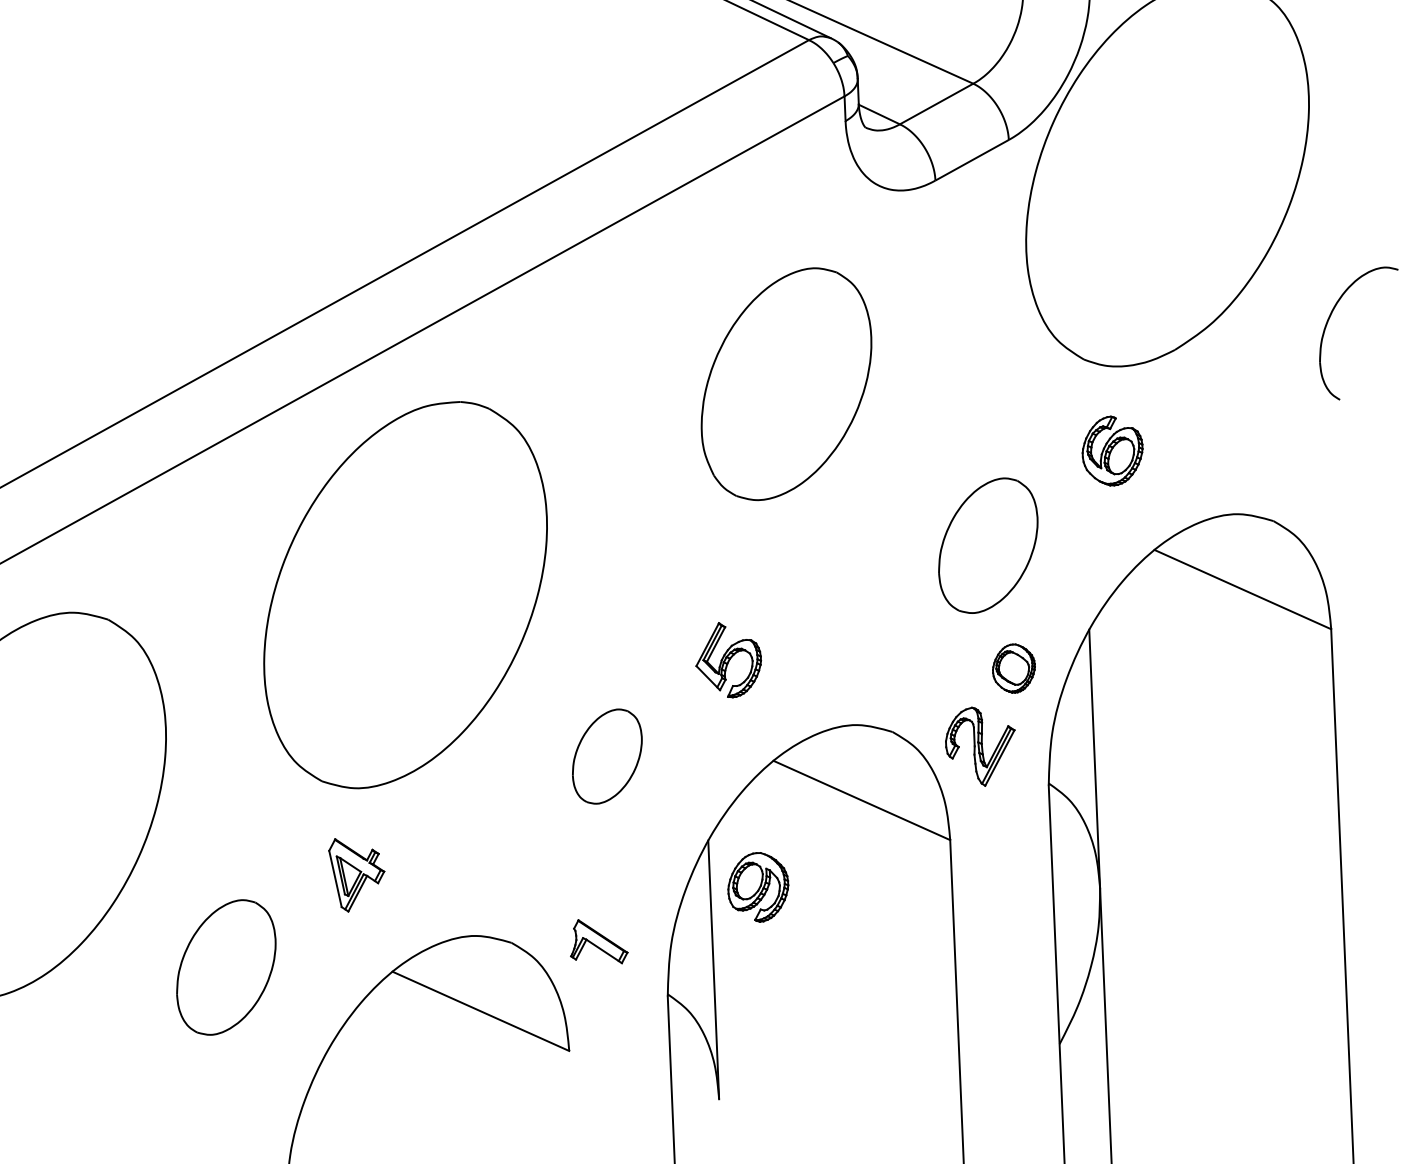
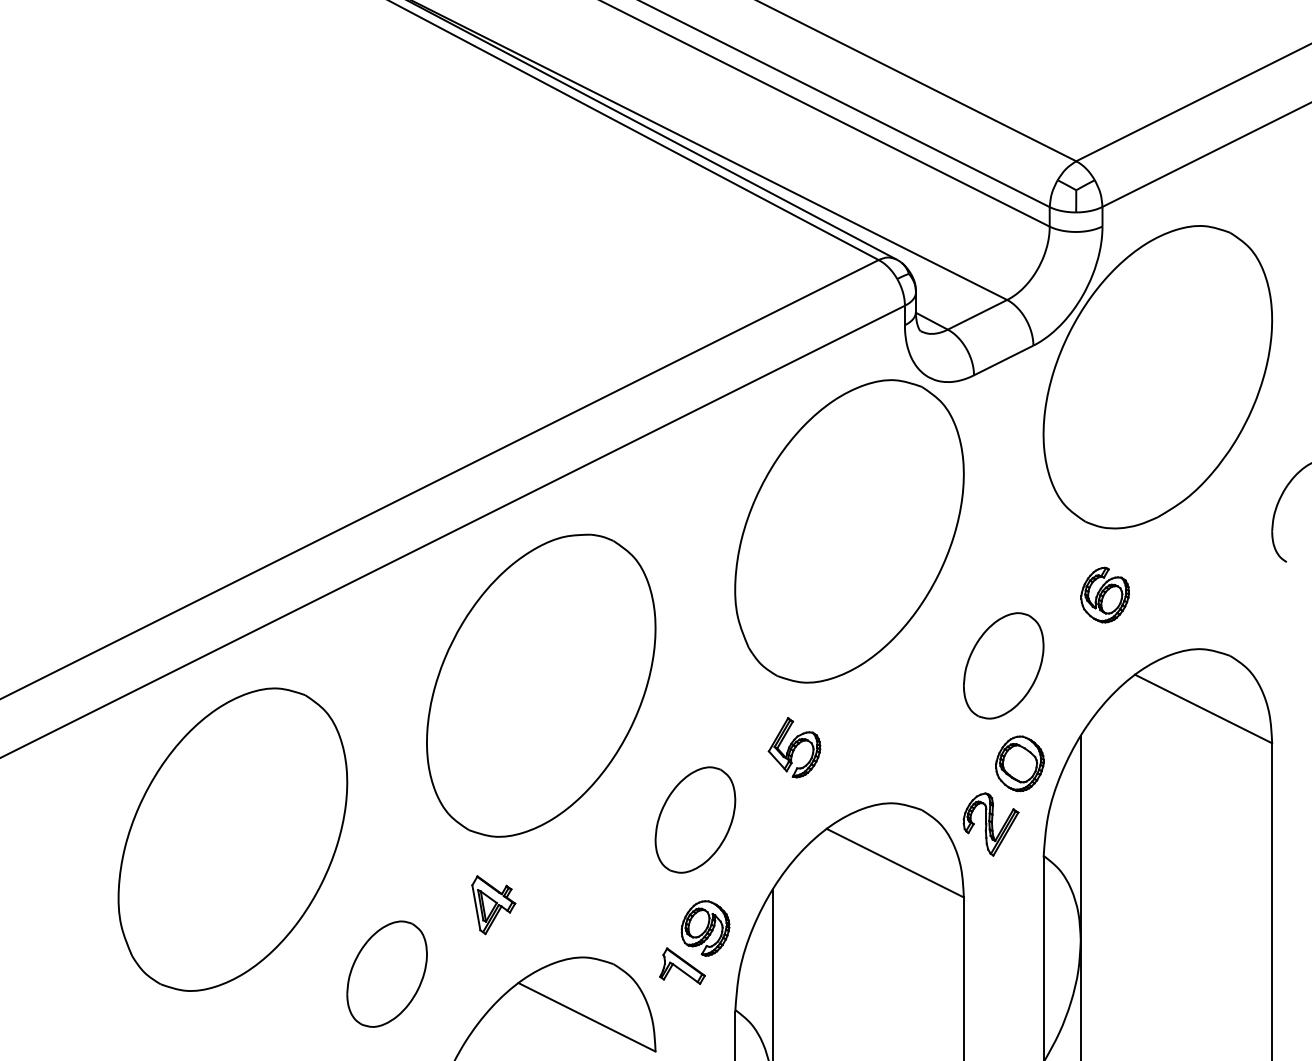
part: (786, 384) -> (849, 531), size x1.67
part: (1013, 668) -> (1019, 763), size x1.43
part: (607, 755) -> (695, 819), size x1.43
part: (758, 887) -> (705, 928), moved

